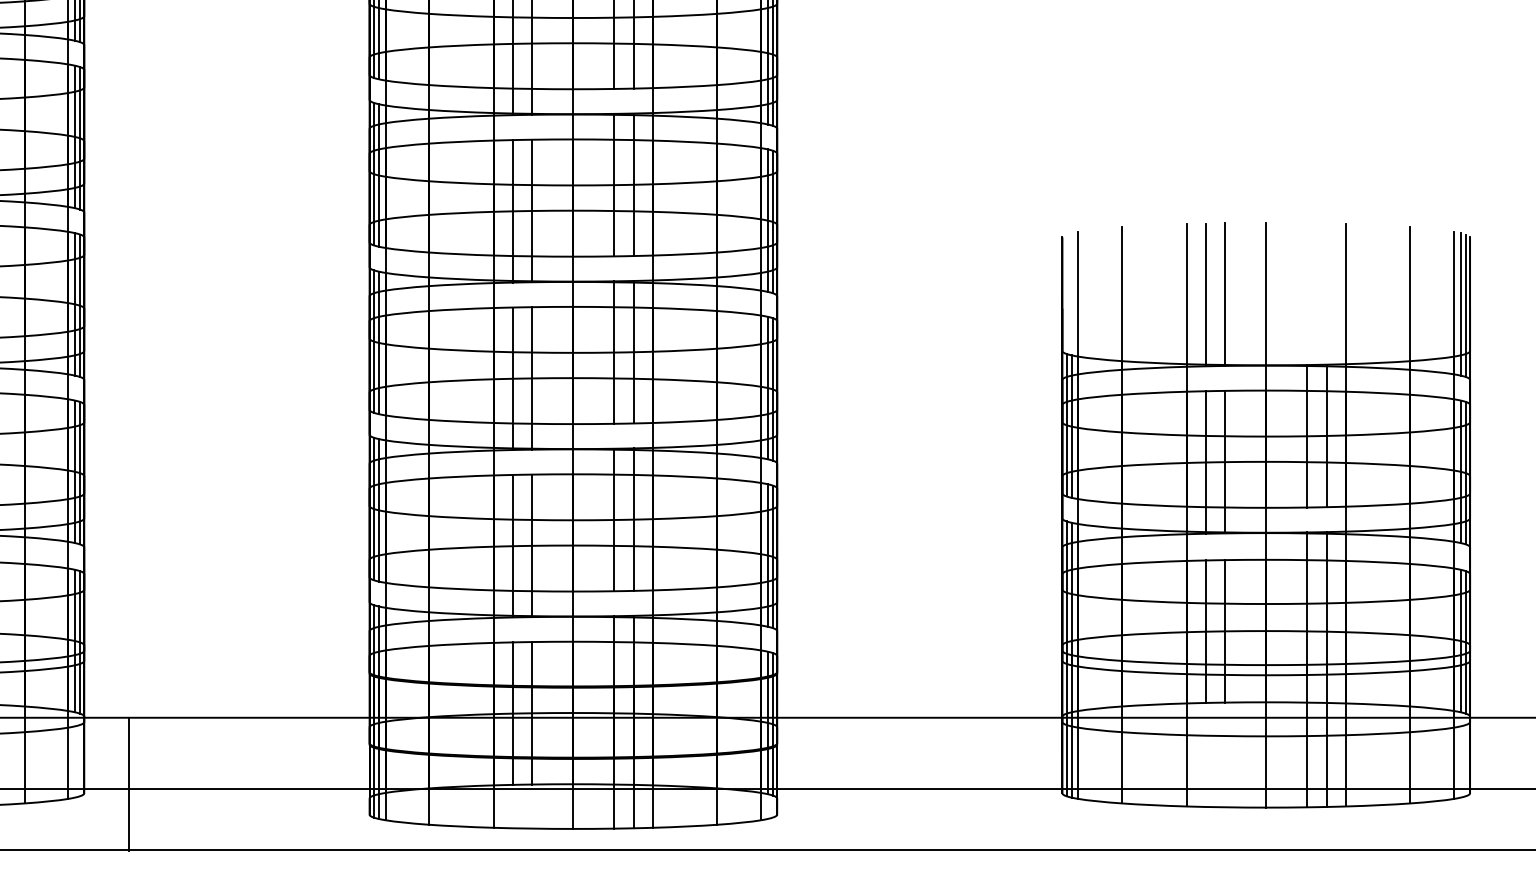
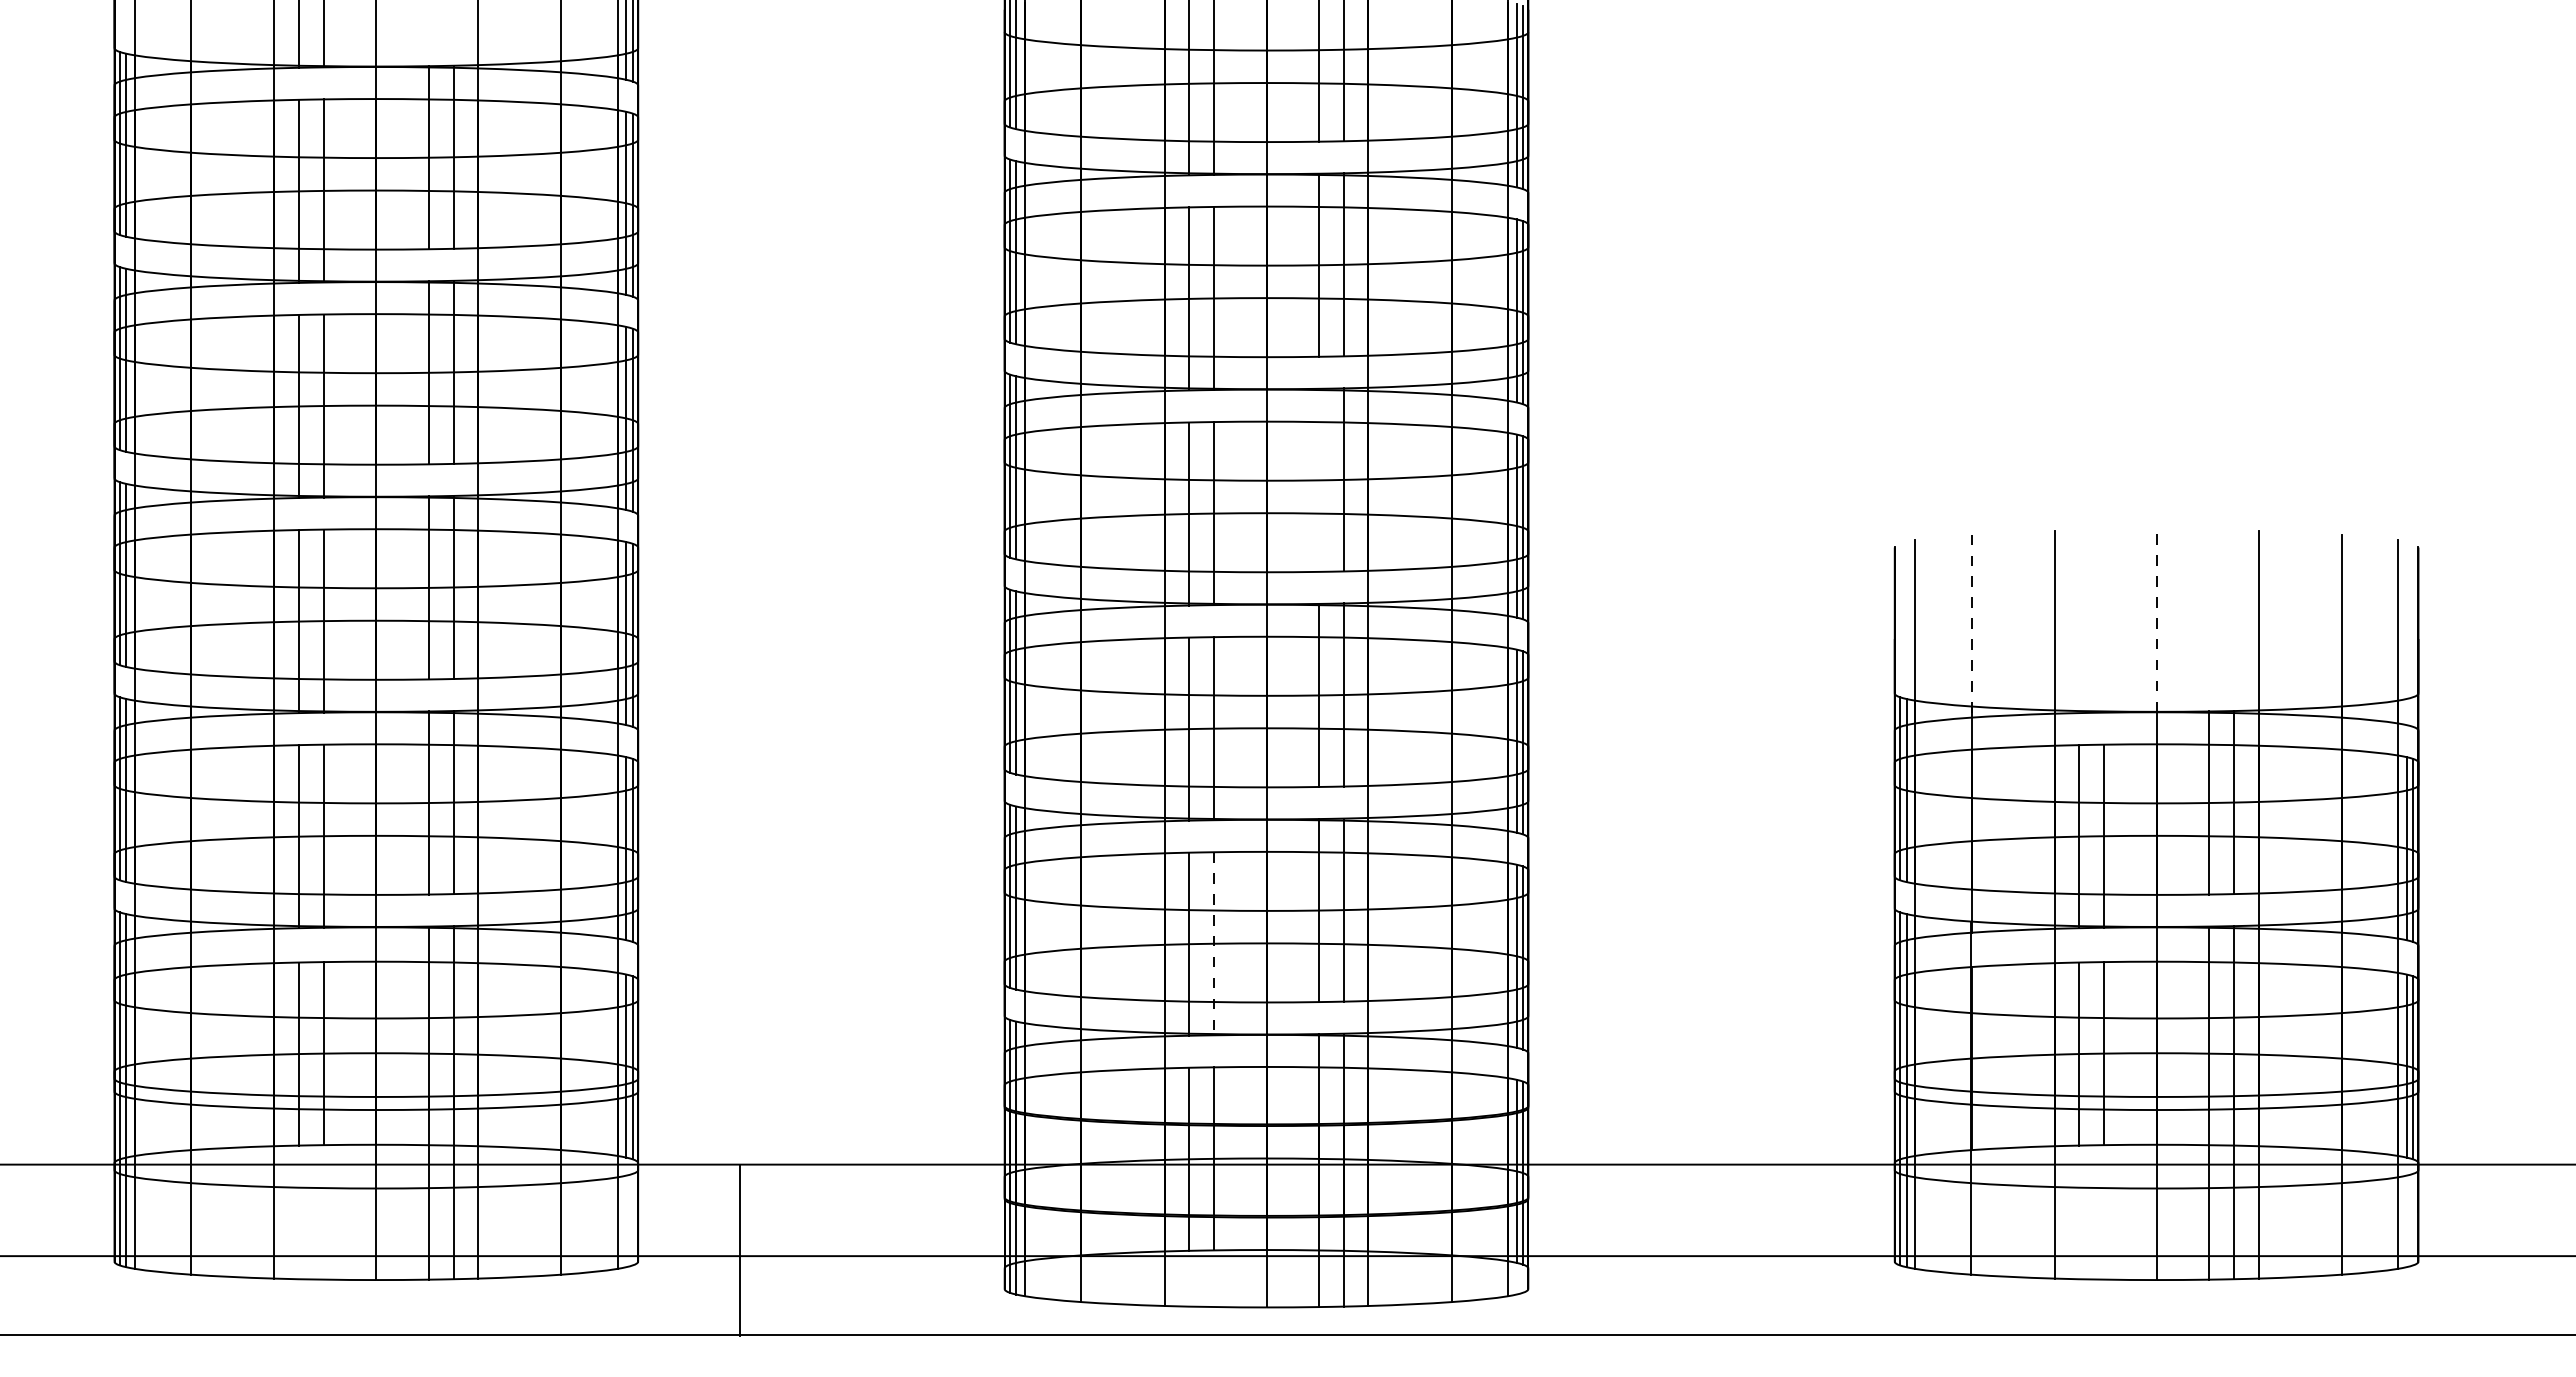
line: (614, 184) -> (1319, 479), removed
line: (1224, 294) -> (2103, 620), removed
line: (1266, 294) -> (2156, 620), solid -> dashed
line: (1205, 295) -> (2078, 621), removed
line: (1122, 298) -> (1971, 626), solid -> dashed
line: (1460, 304) -> (2406, 633), removed
line: (1466, 305) -> (2413, 634), removed
line: (532, 545) -> (1213, 943), solid -> dashed
line: (128, 783) -> (739, 1249), moved

